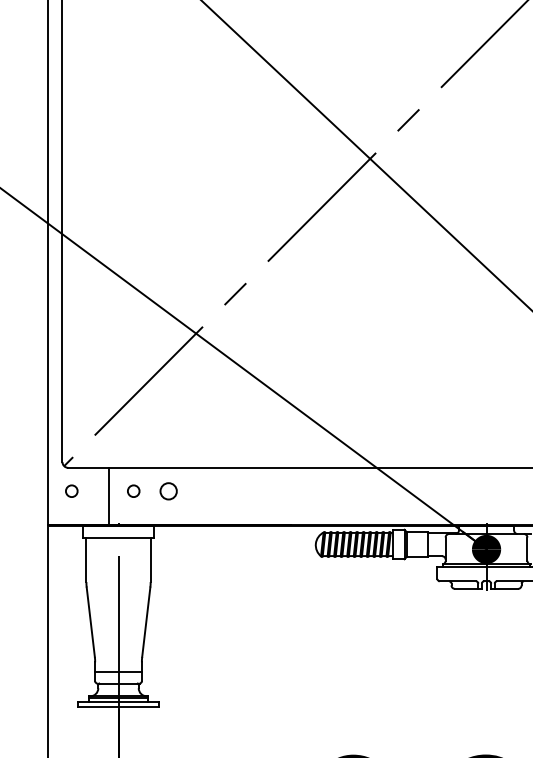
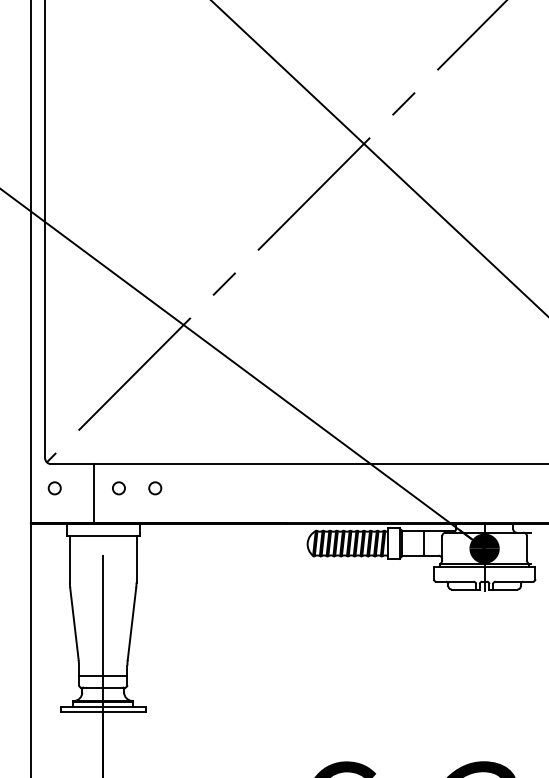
part: (168, 490) -> (154, 487), size x0.71

